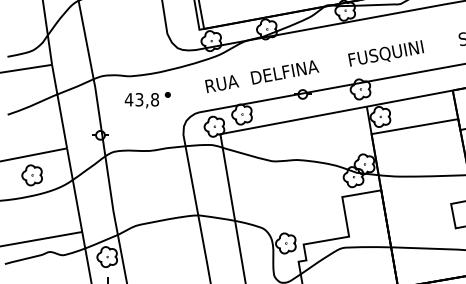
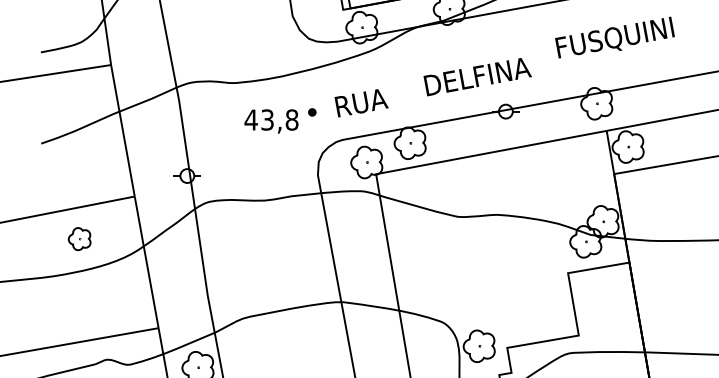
text: (386, 53) -> (615, 37), moved
text: (222, 83) -> (362, 102), moved
part: (147, 100) -> (280, 121), moved
part: (31, 175) -> (78, 239), size x0.7

